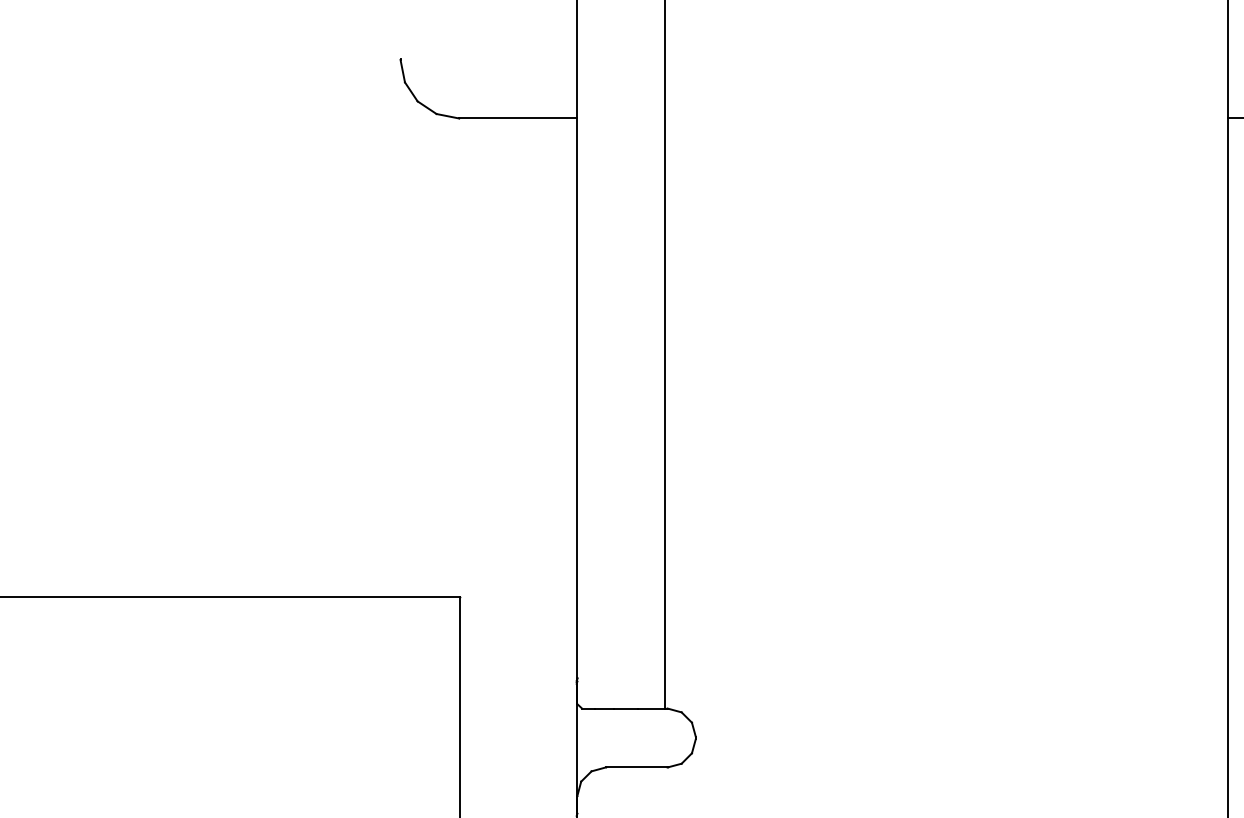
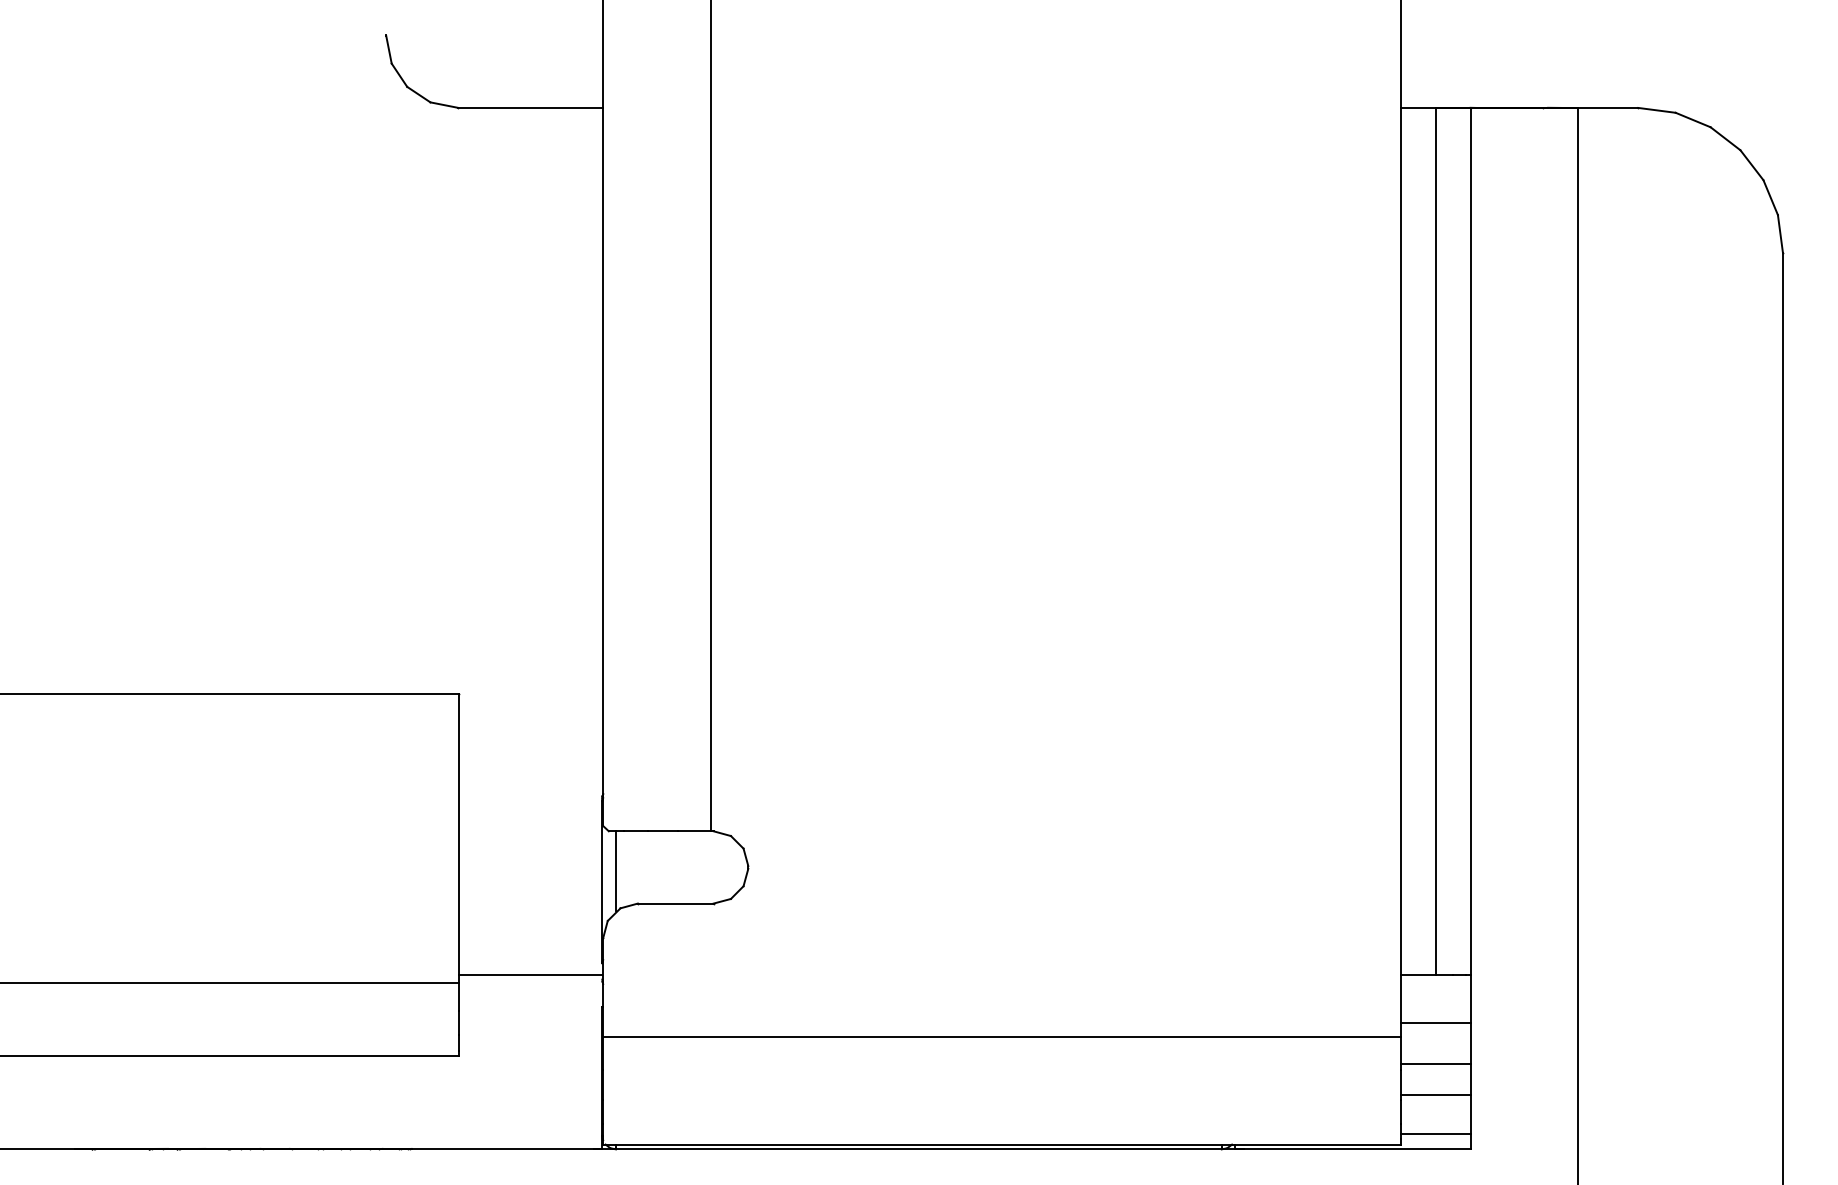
line: (587, 741) -> (615, 871), added

